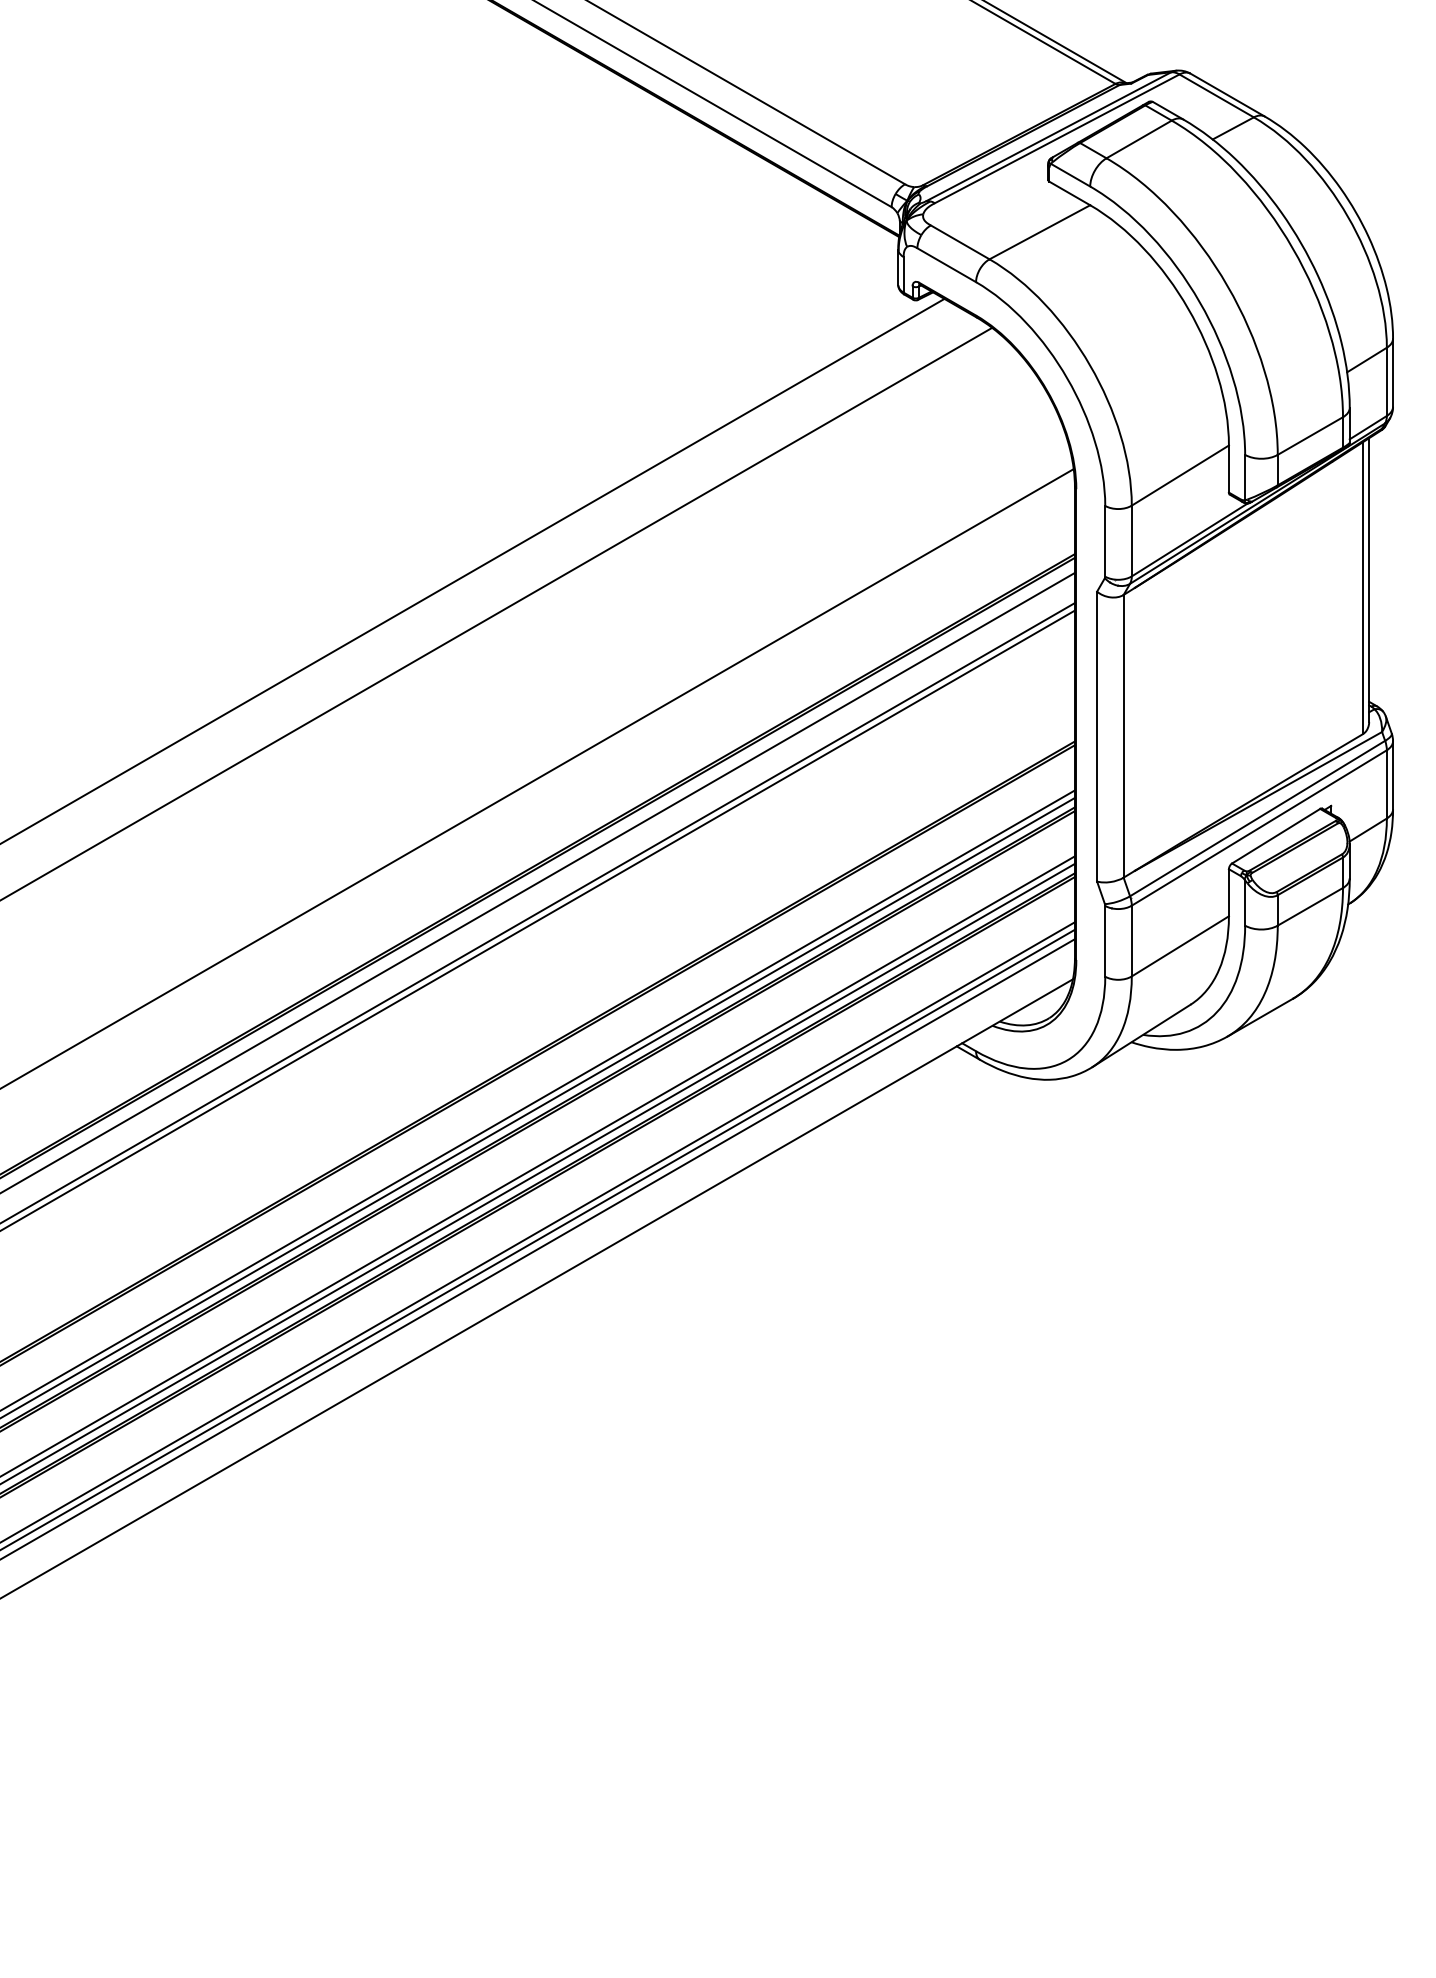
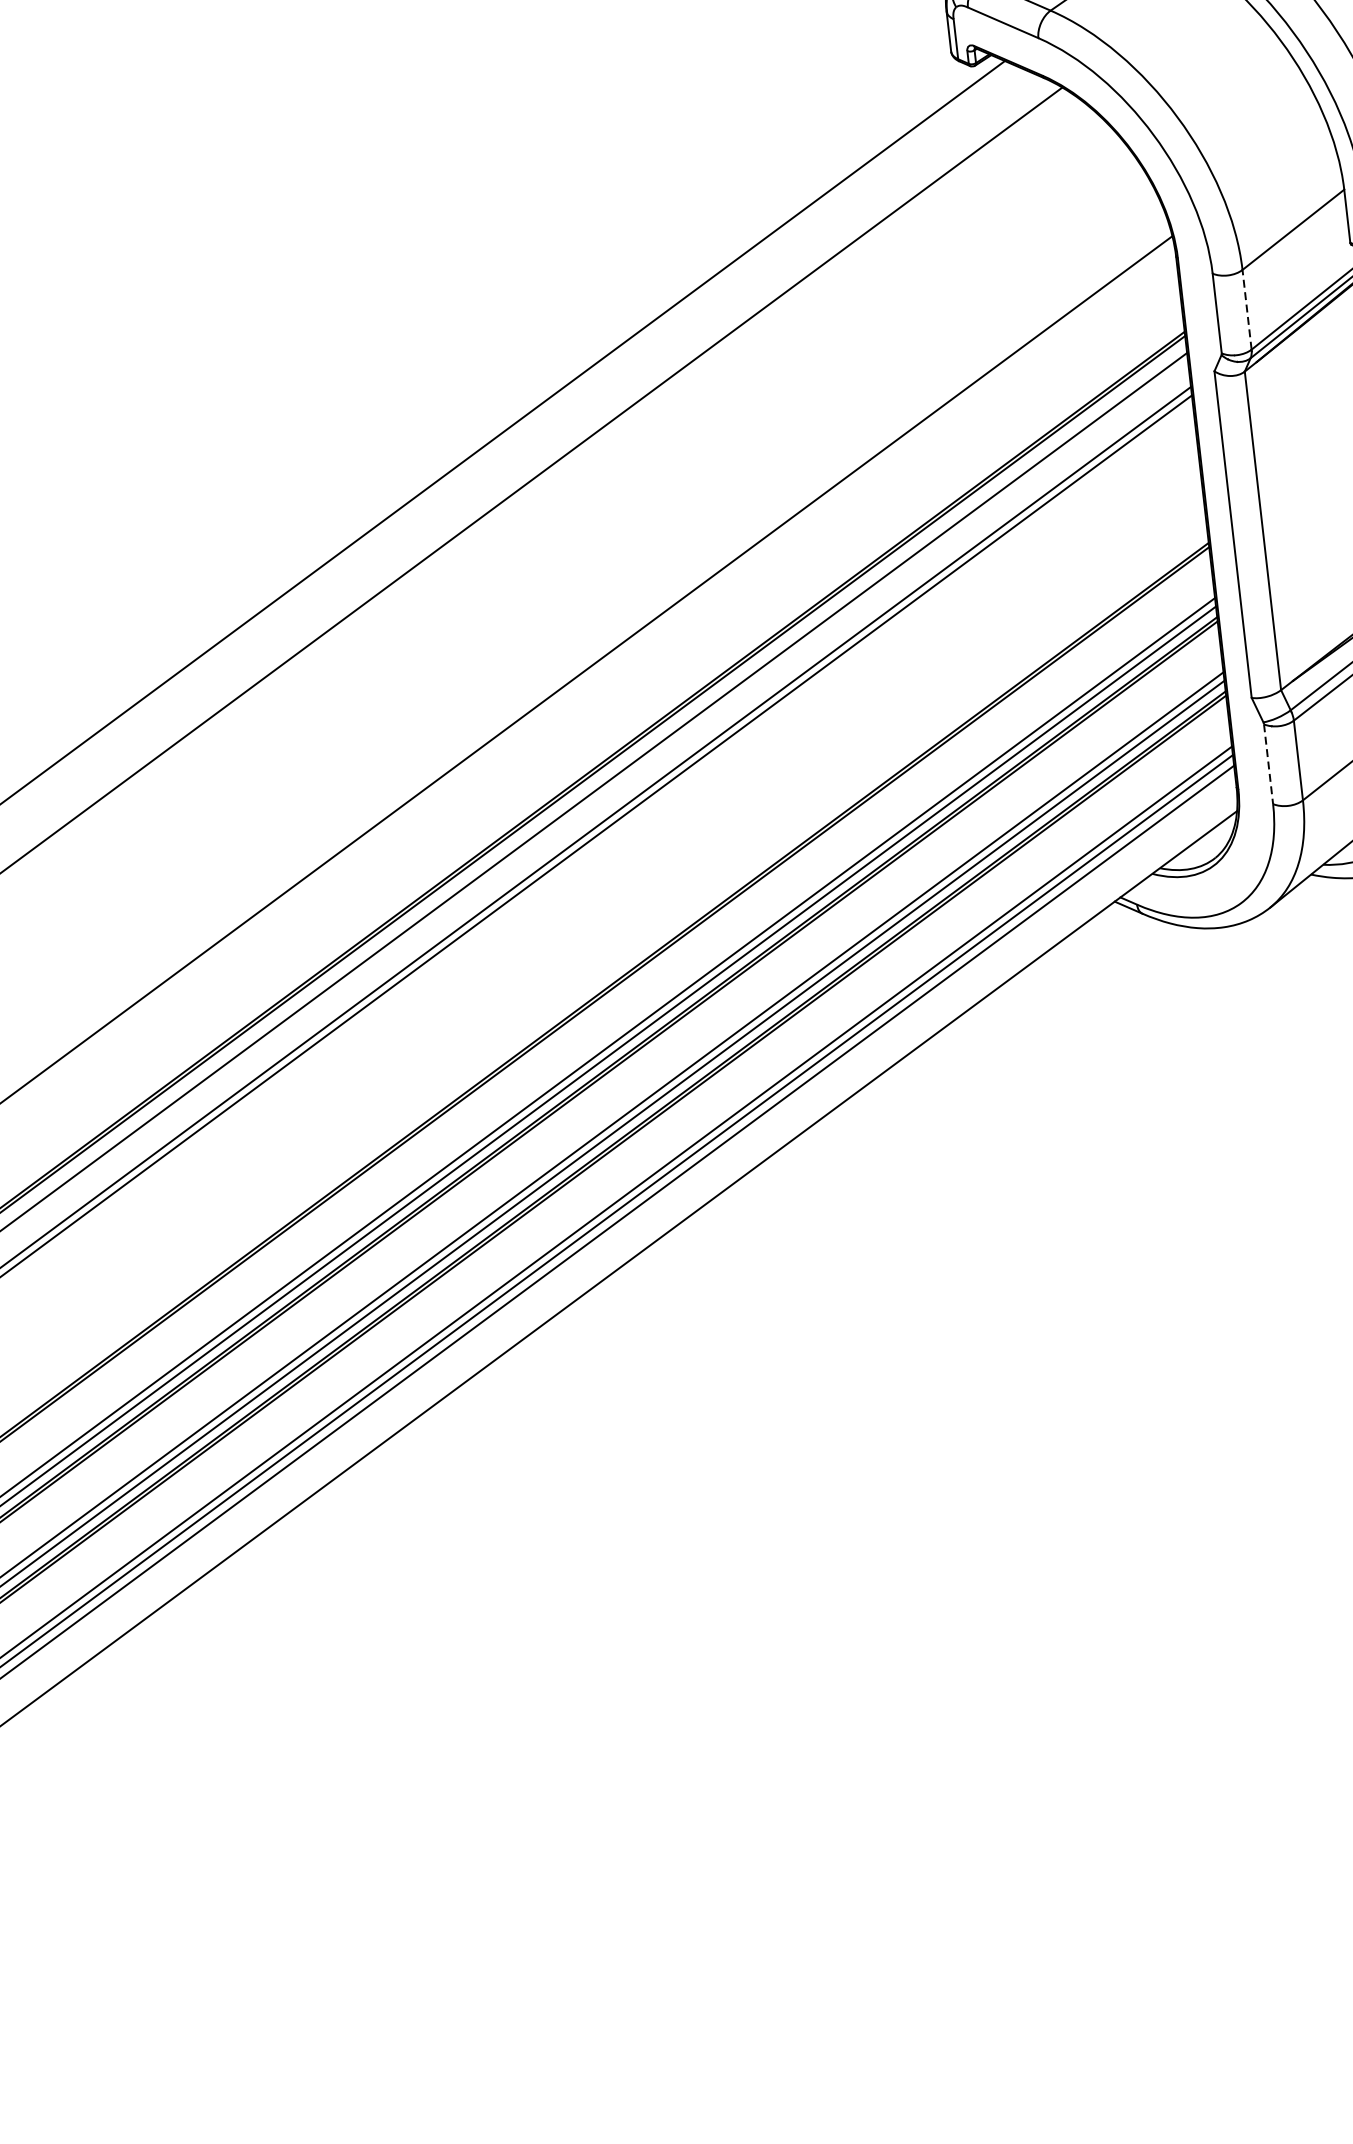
line: (1131, 540) -> (1246, 309), solid -> dashed
line: (1105, 941) -> (1268, 764), solid -> dashed

